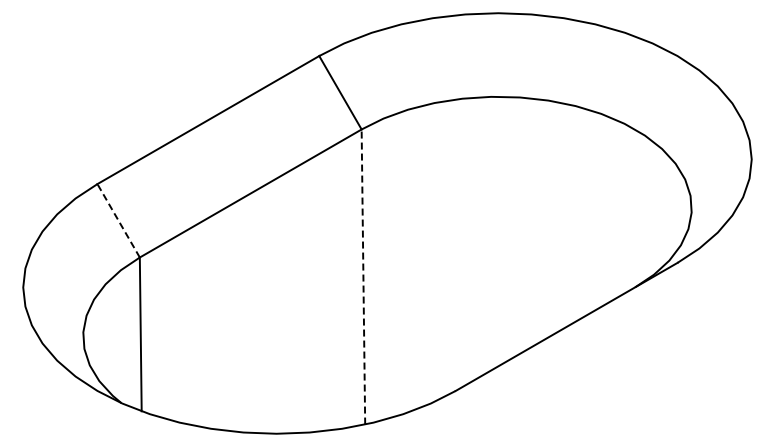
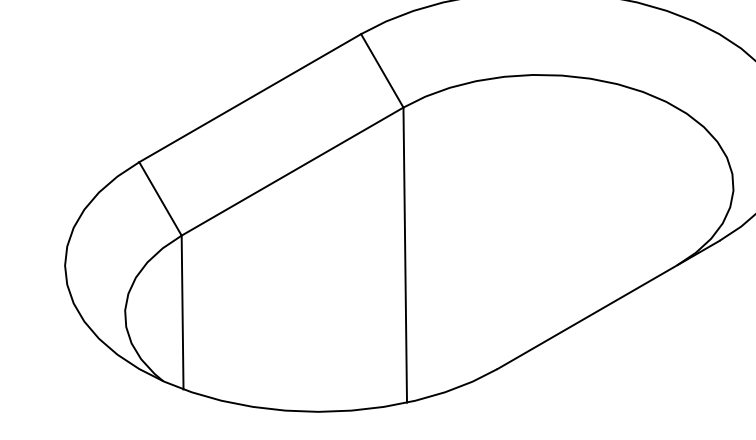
line: (118, 220) -> (160, 198), dashed -> solid
line: (363, 277) -> (405, 255), dashed -> solid

